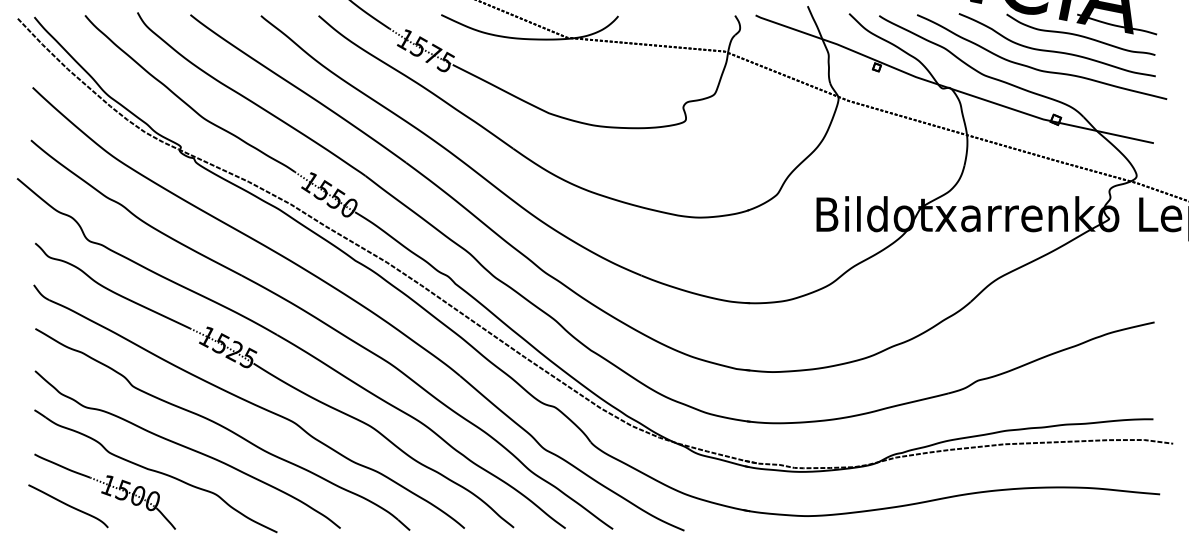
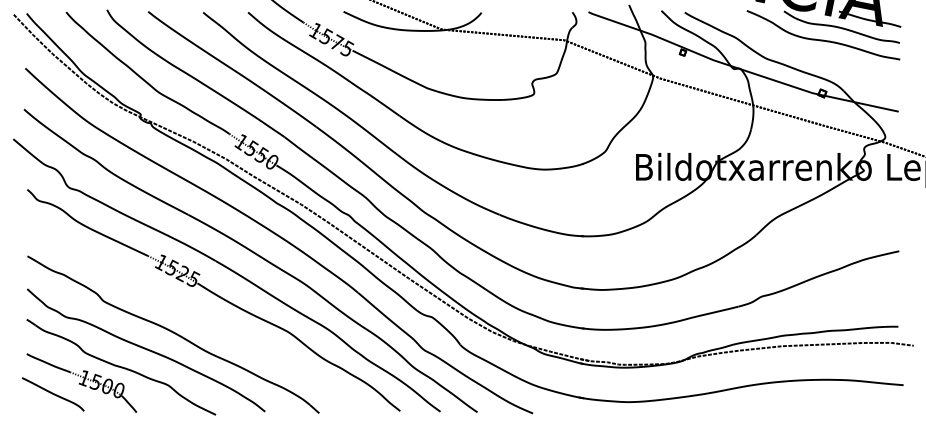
curve: (1038, 68) -> (808, 53), removed
part: (248, 407) -> (193, 317), removed

